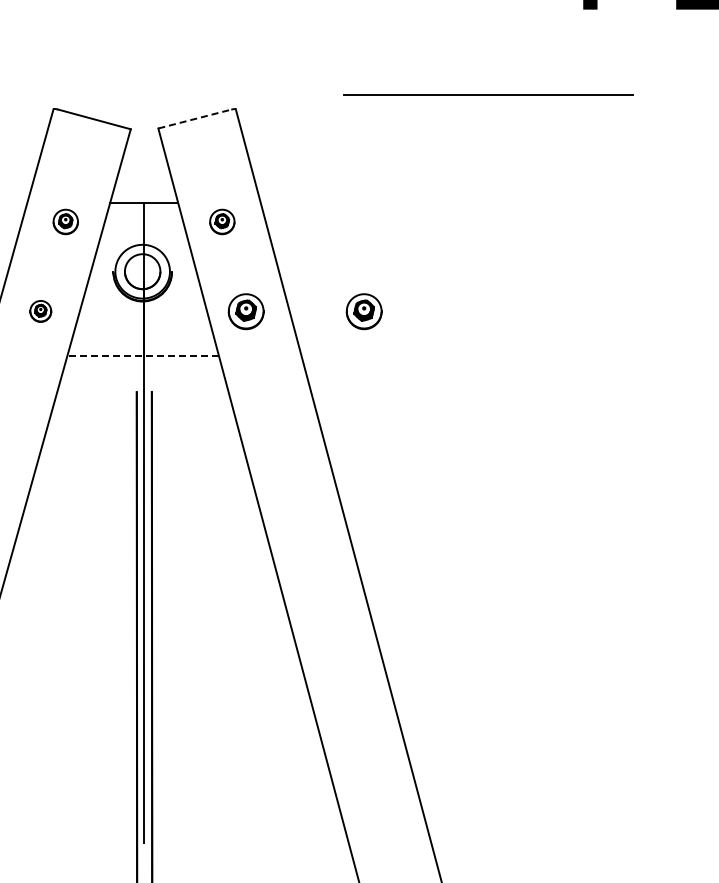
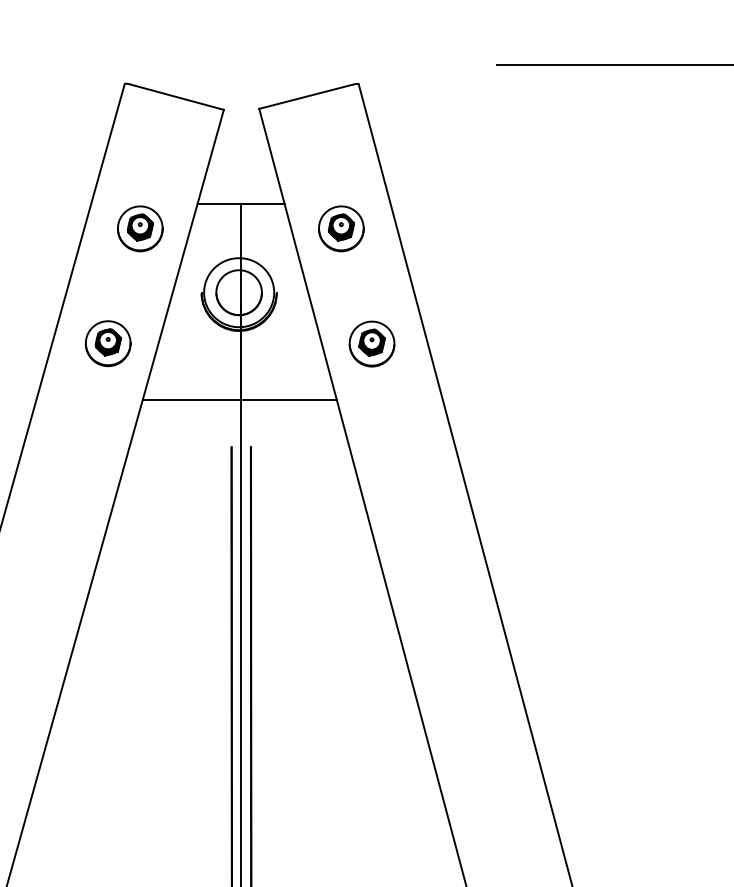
line: (194, 119) -> (305, 97), dashed -> solid
part: (65, 221) -> (140, 228), size x1.43
part: (222, 221) -> (341, 228), size x1.43
part: (40, 311) -> (107, 343), size x1.67
part: (363, 311) -> (522, 343), removed
line: (143, 355) -> (240, 400), dashed -> solid

